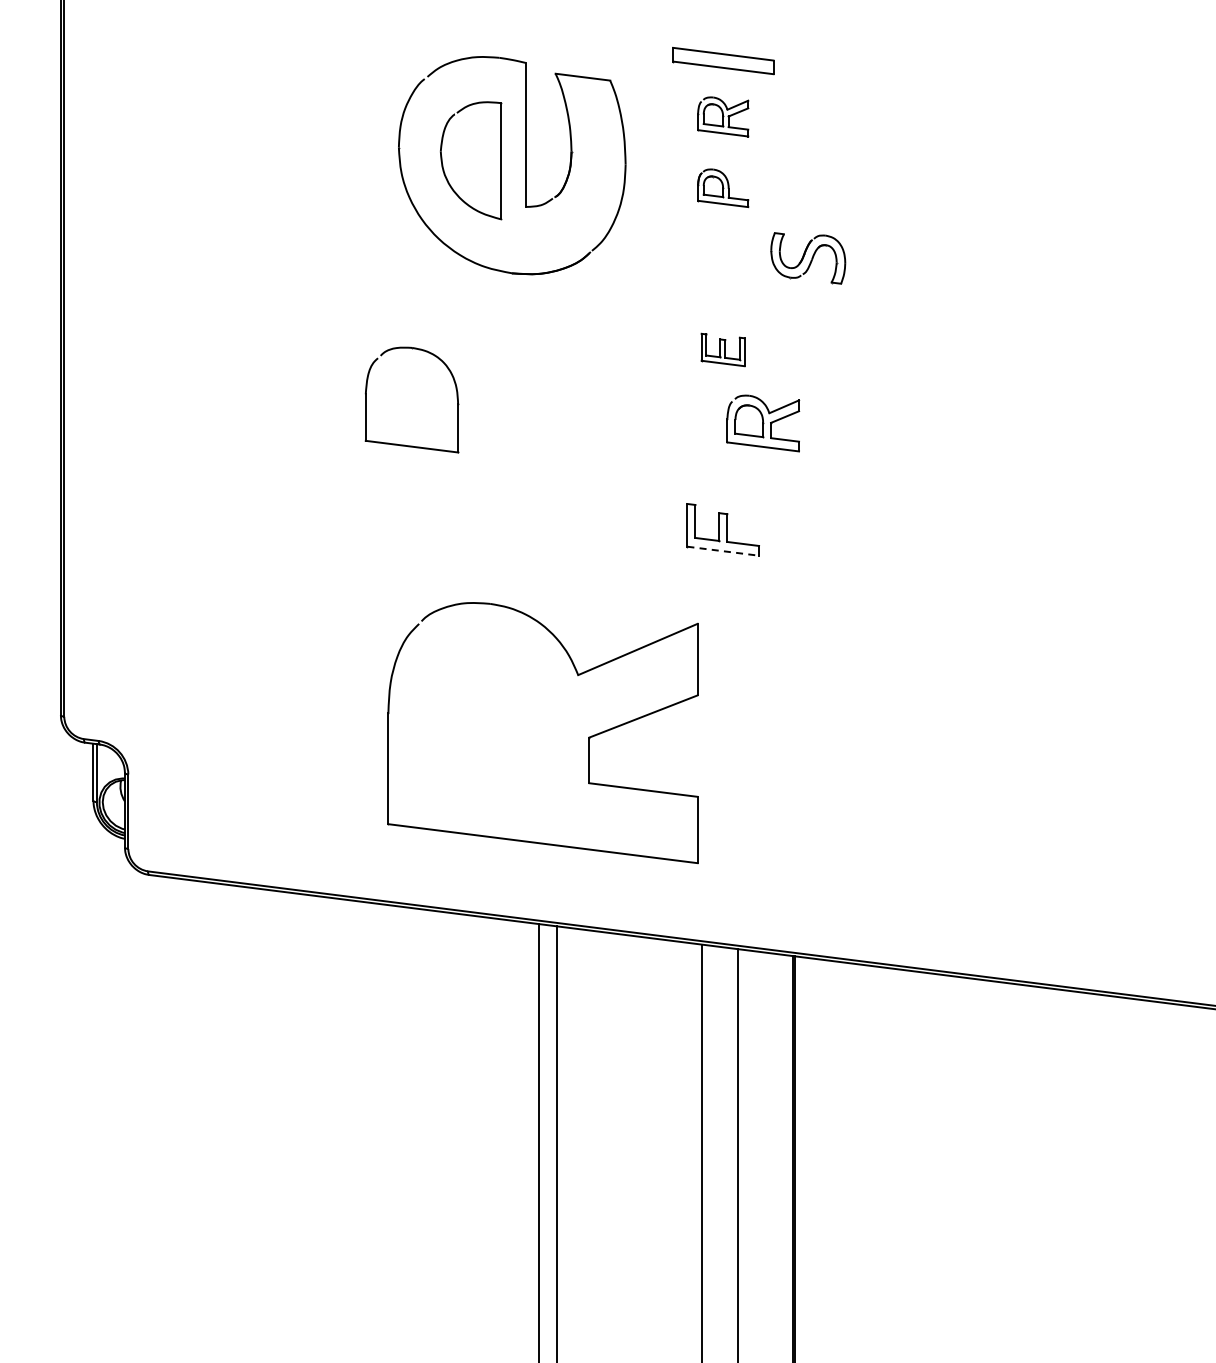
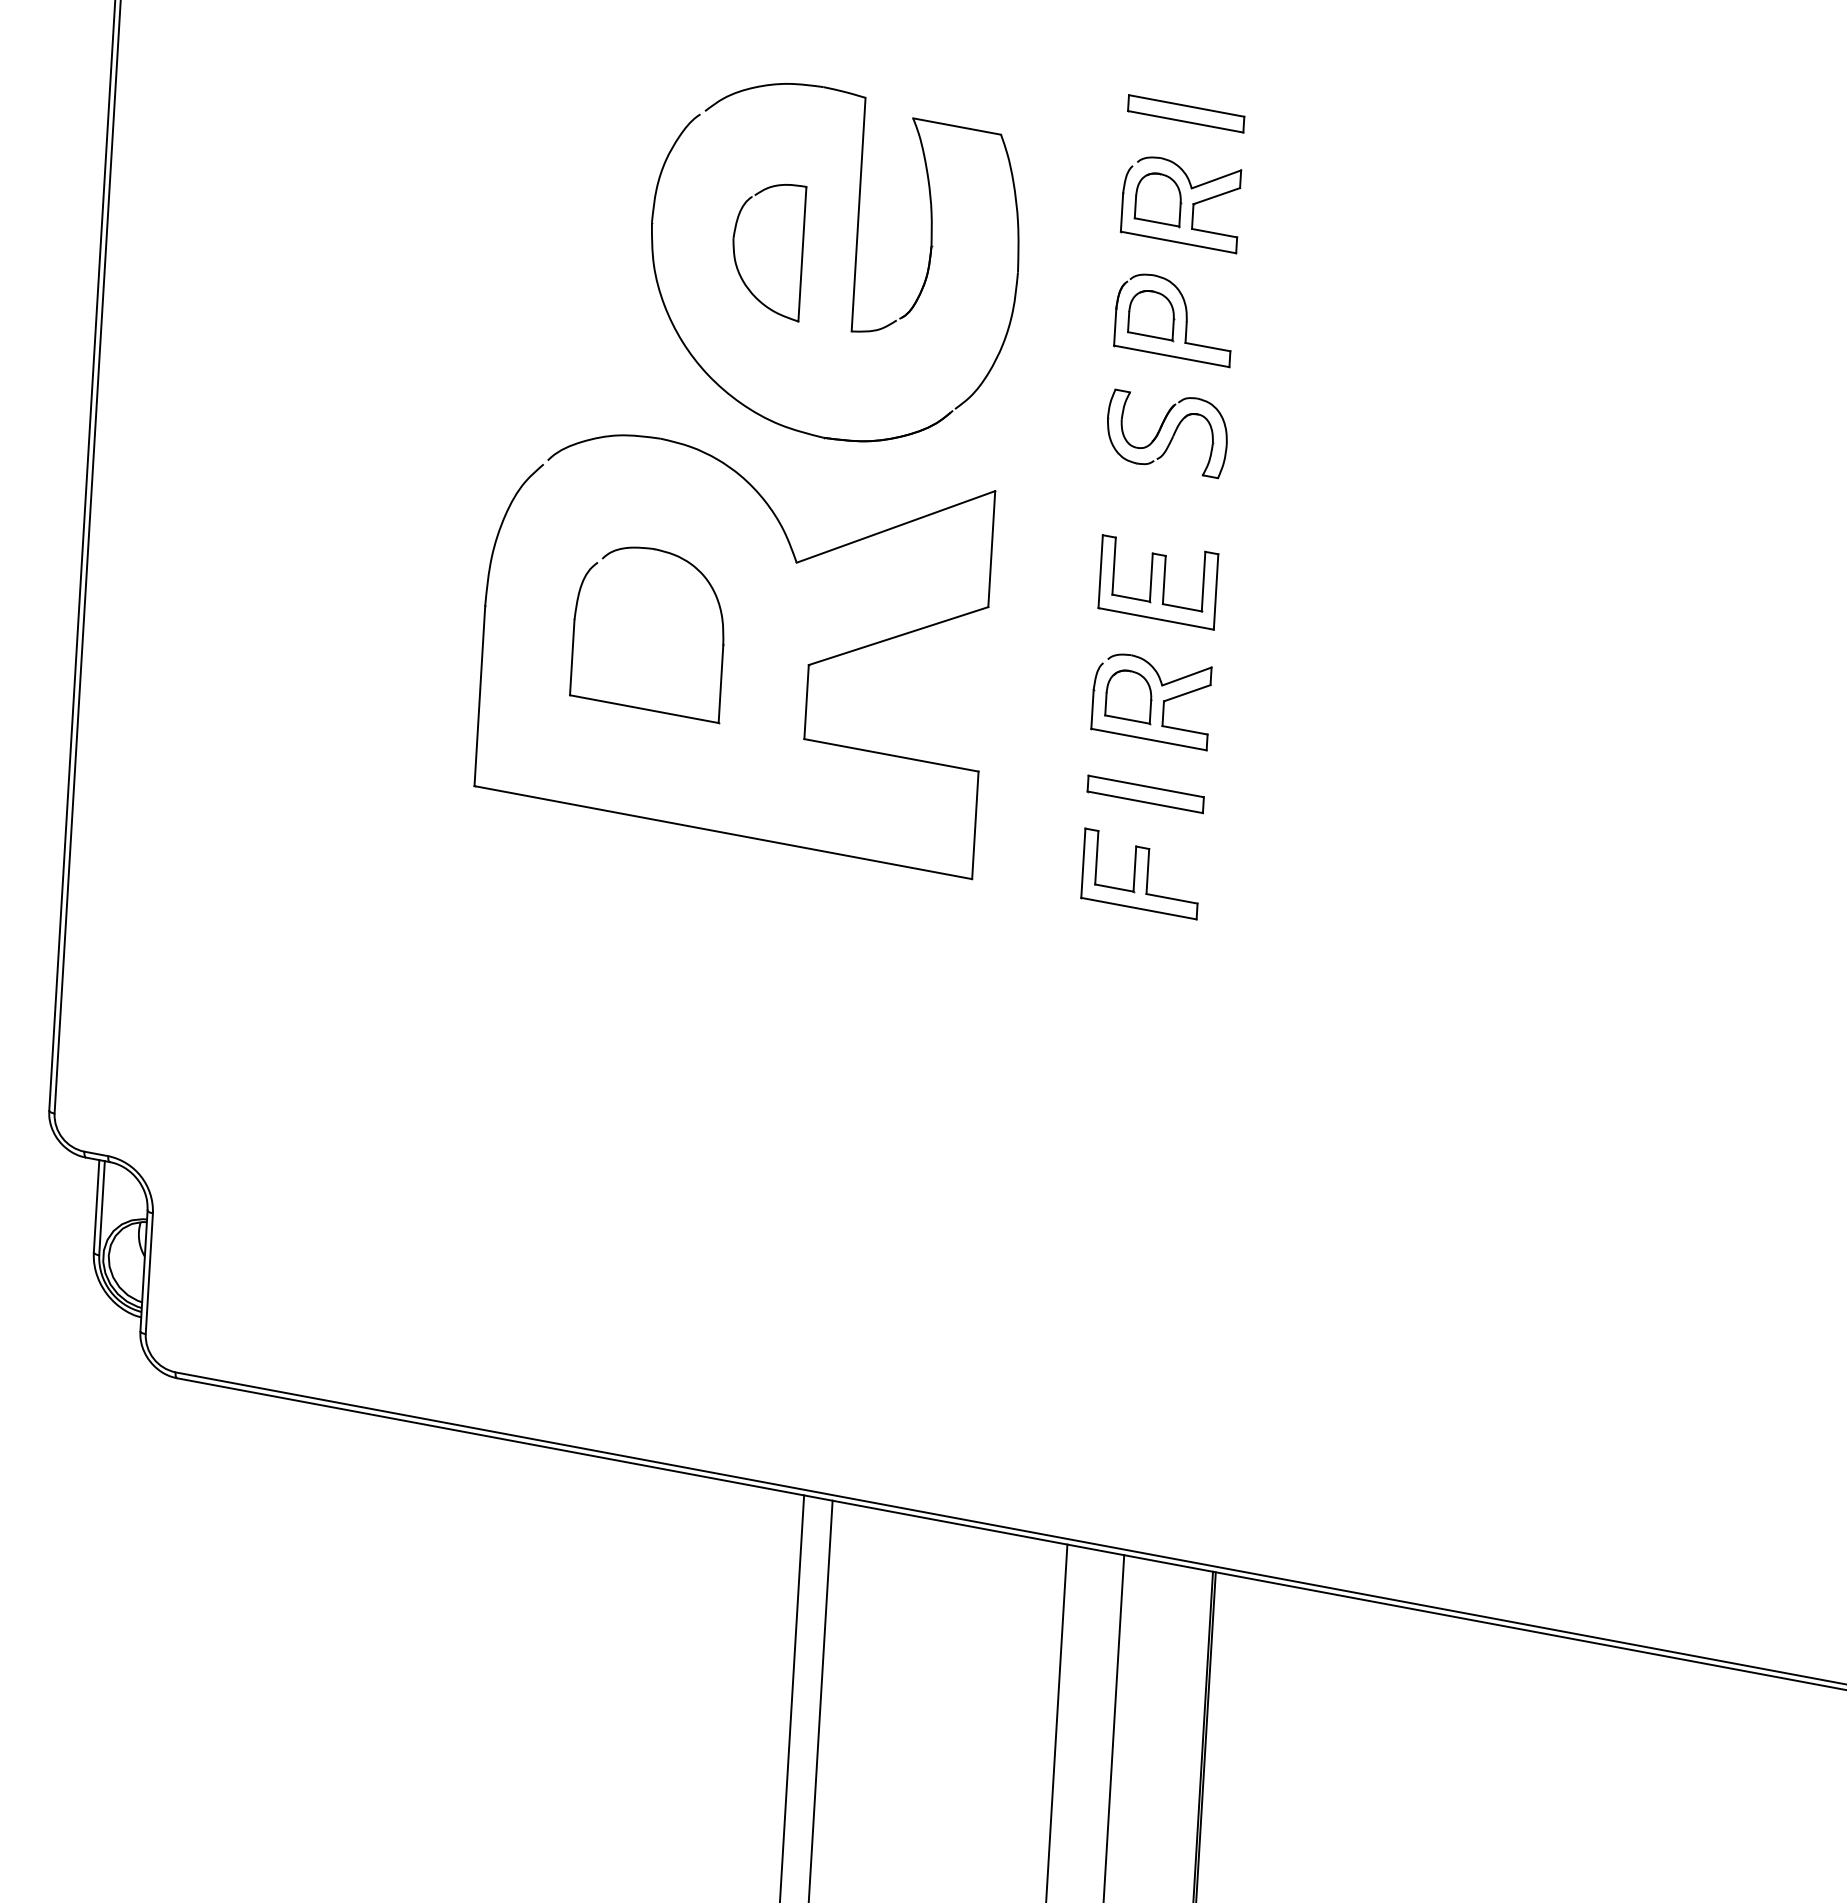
part: (722, 60) -> (1185, 112), size x0.71
part: (722, 116) -> (1179, 203), size x1.43
part: (471, 161) -> (768, 252), size x0.71
part: (722, 188) -> (1172, 320), size x1.43
part: (808, 258) -> (1167, 434), moved
part: (722, 349) -> (1157, 581), size x1.67
part: (763, 423) -> (1151, 701), moved
part: (722, 480) -> (1144, 793), added
line: (723, 551) -> (1139, 909), dashed -> solid
part: (588, 736) -> (807, 663), moved

